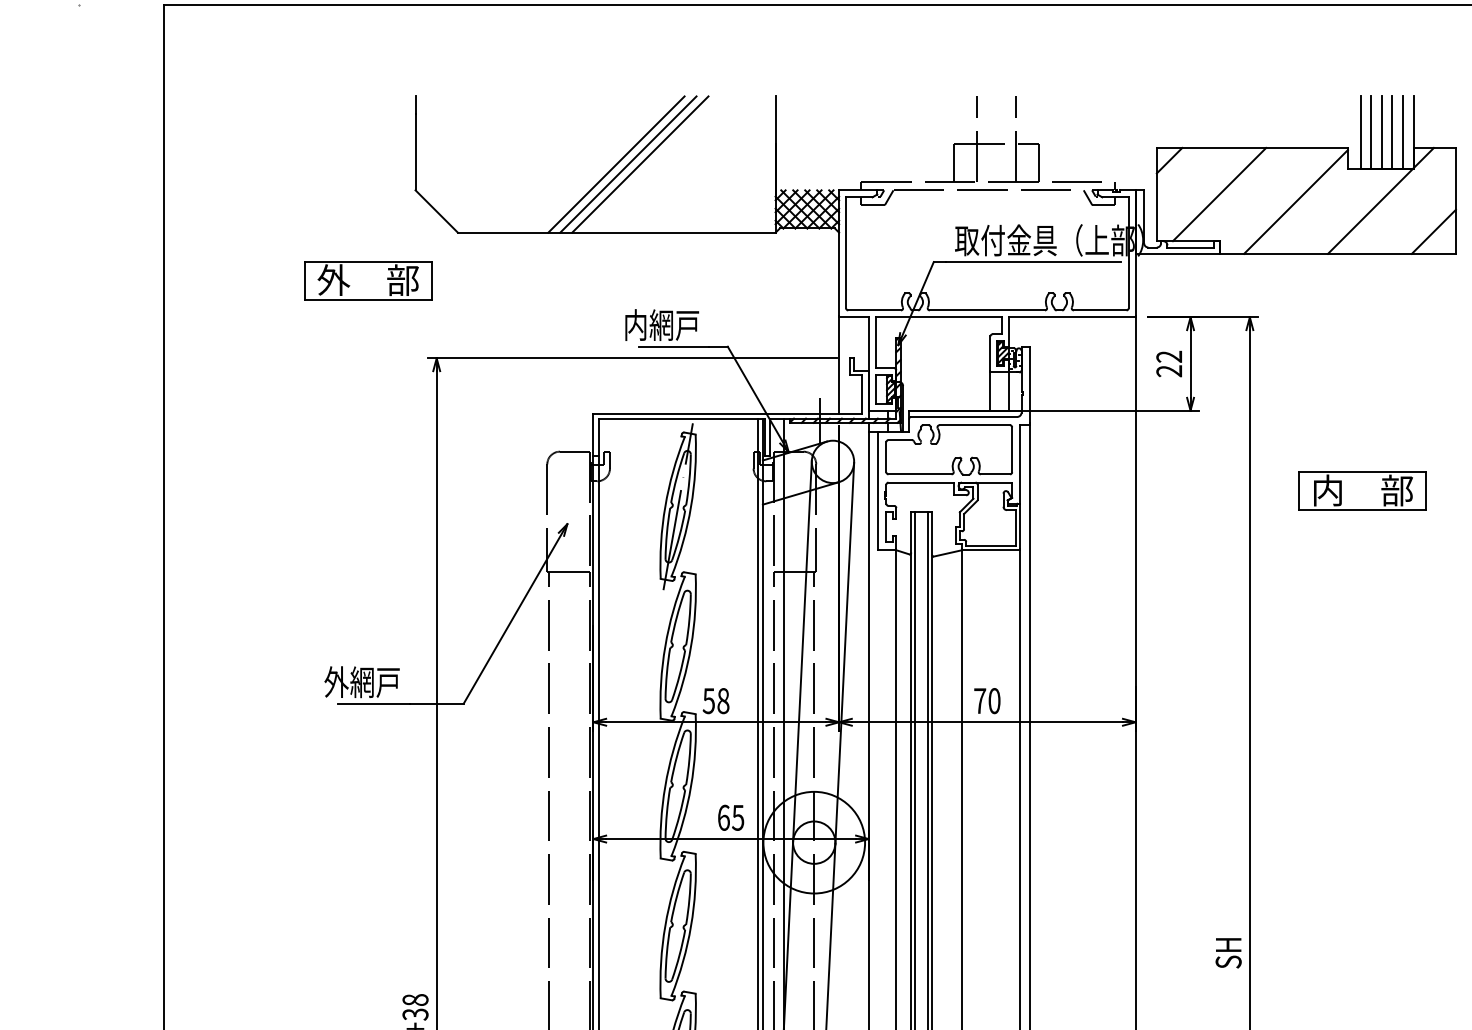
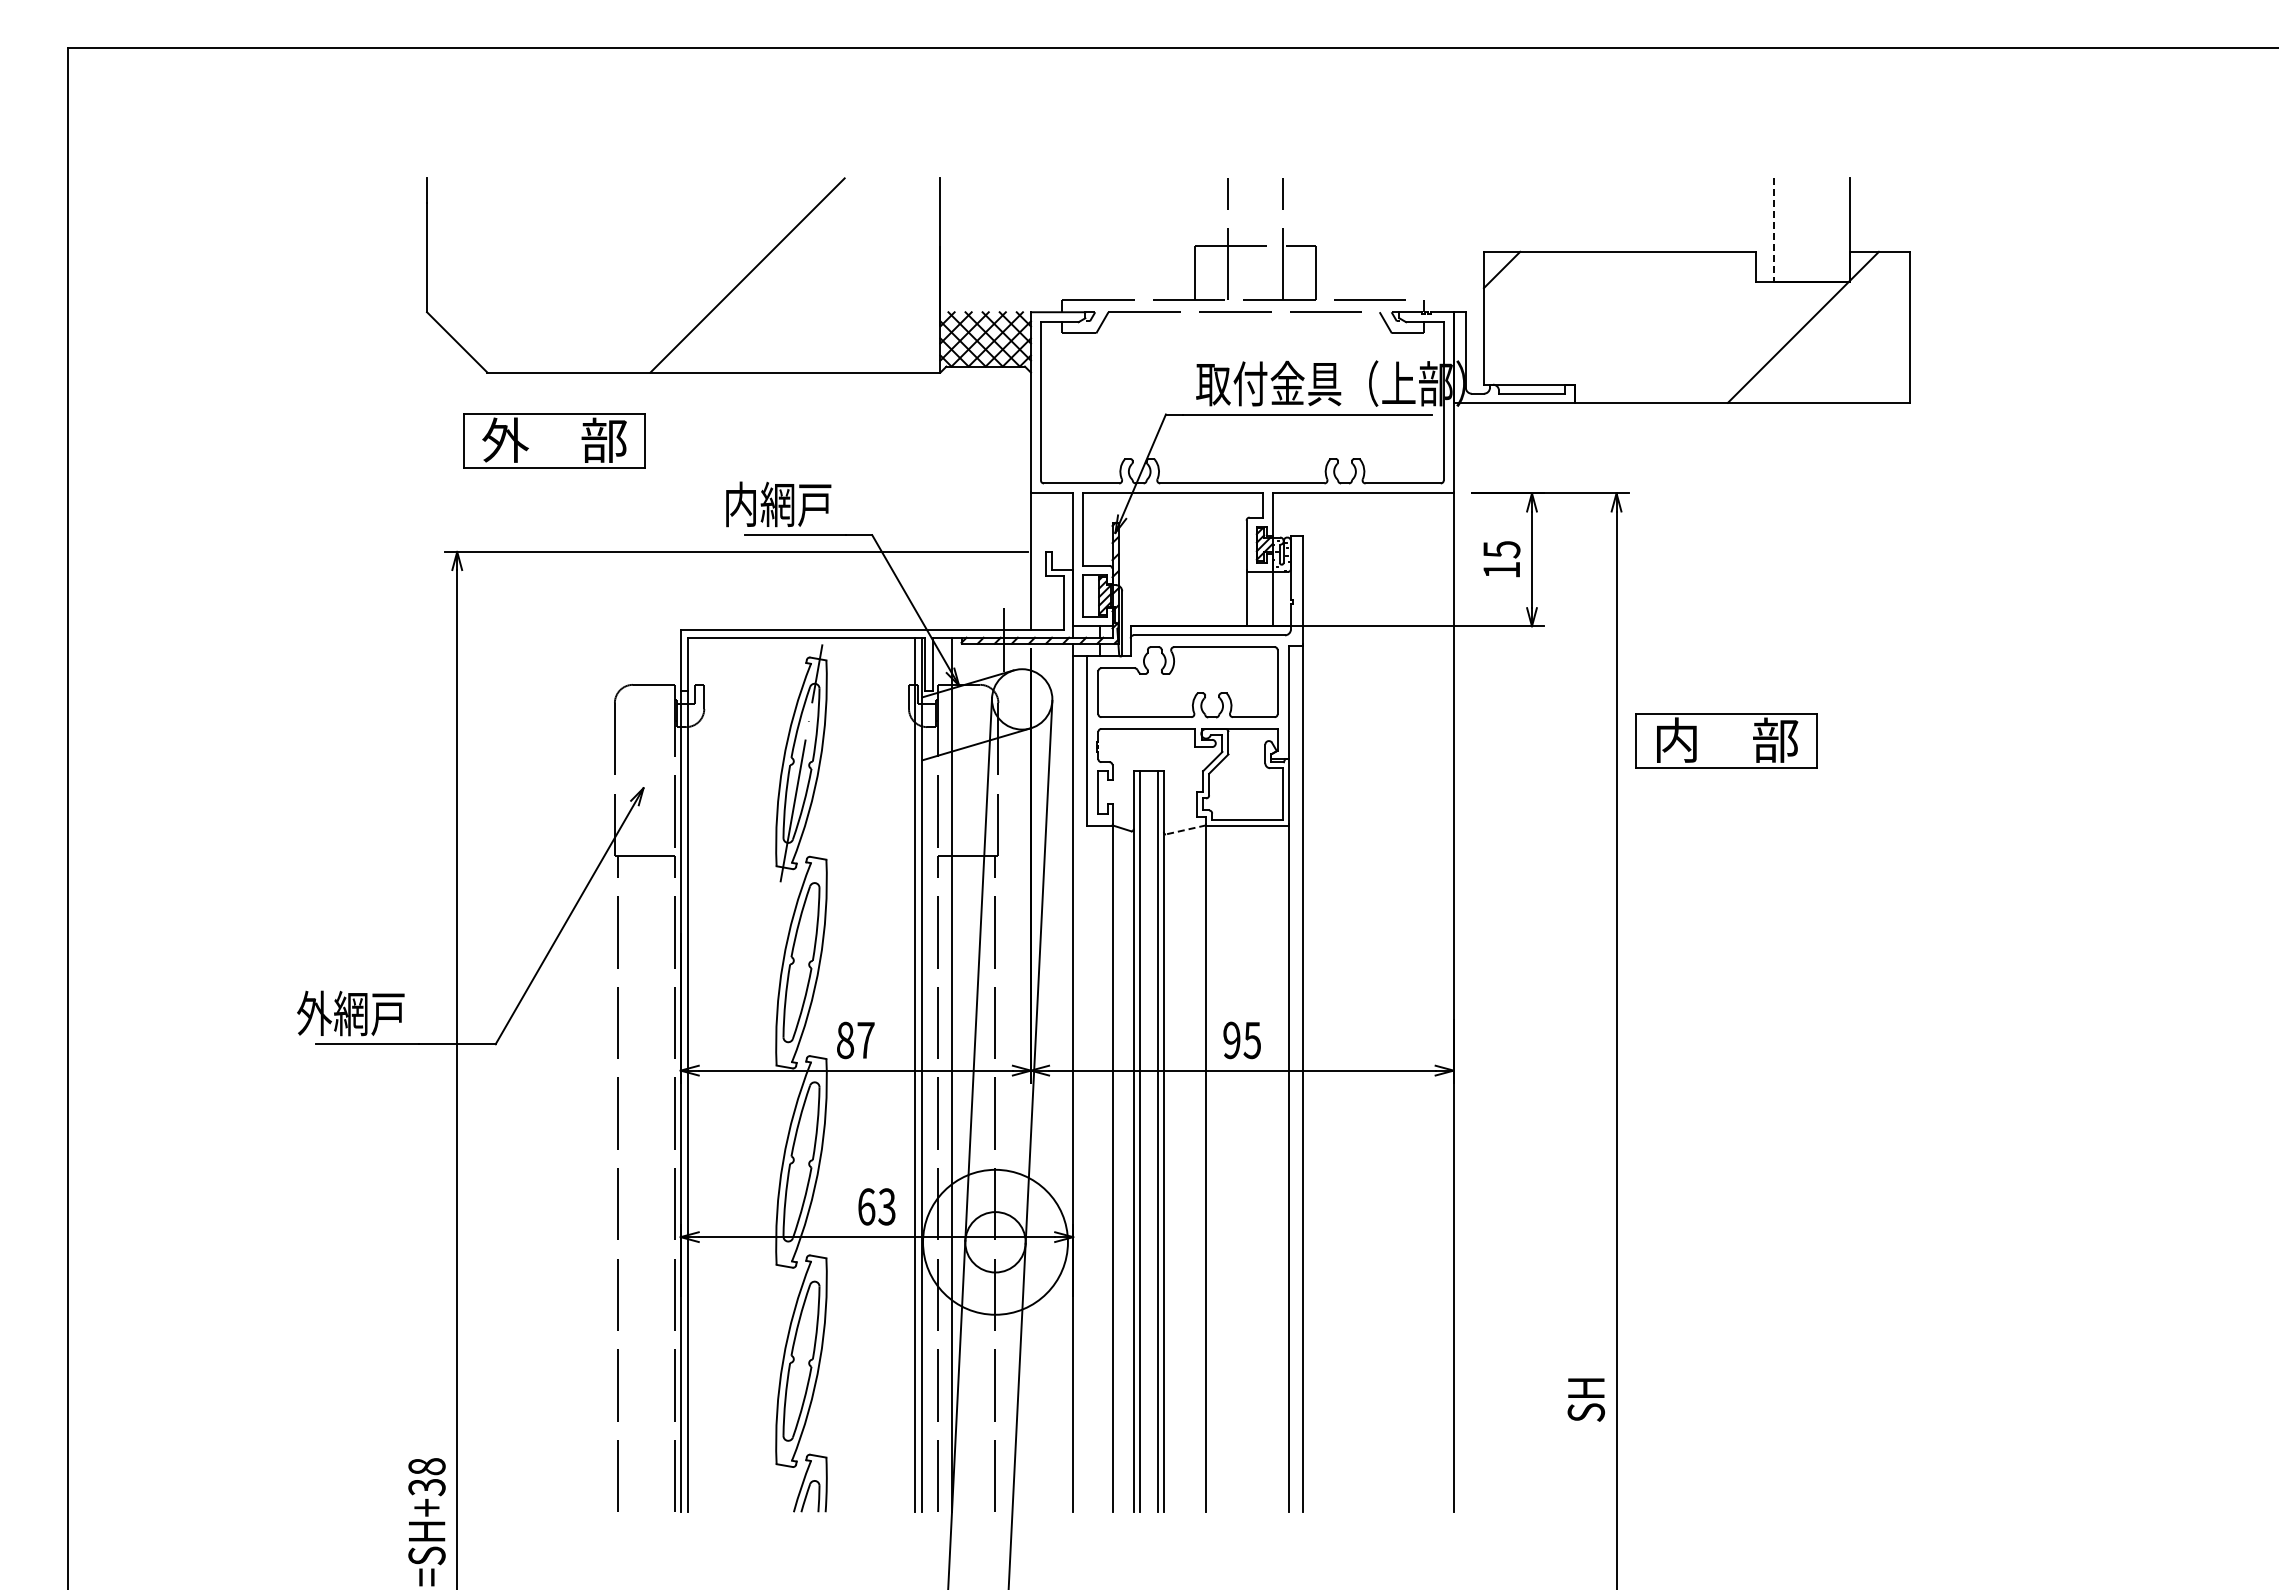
line: (1360, 133) -> (1774, 230), solid -> dashed
line: (1371, 133) -> (1789, 230), removed
line: (1381, 133) -> (1804, 230), removed
line: (1392, 133) -> (1819, 230), removed
line: (1402, 133) -> (1834, 230), removed
line: (616, 164) -> (713, 275), removed
line: (628, 164) -> (730, 275), removed
line: (1218, 194) -> (1572, 317), removed
line: (1296, 201) -> (1682, 328), removed
line: (1433, 231) -> (1878, 371), removed
part: (368, 280) -> (554, 440), moved
text: (1169, 363) -> (1501, 559), 22 -> 15
part: (1362, 490) -> (1726, 740), moved
line: (948, 553) -> (1186, 829), solid -> dashed
text: (716, 701) -> (855, 1040), 58 -> 87
text: (987, 701) -> (1242, 1040), 70 -> 95
text: (737, 817) -> (886, 1206), 65 -> 63

